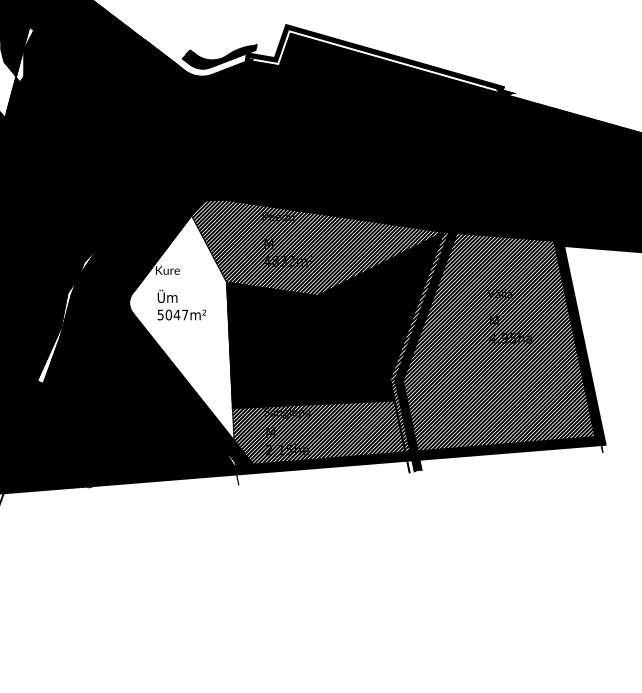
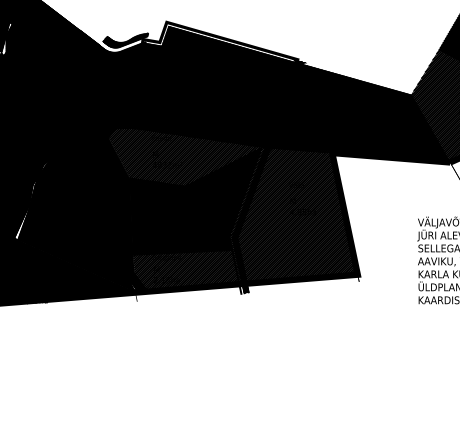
fill: (181, 327) -> (102, 205), added

